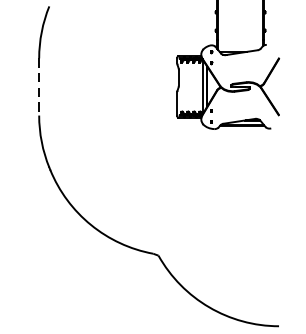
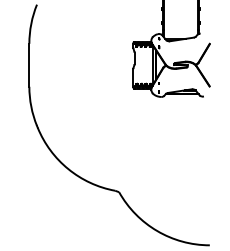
line: (39, 87) -> (29, 65), dashed -> solid

